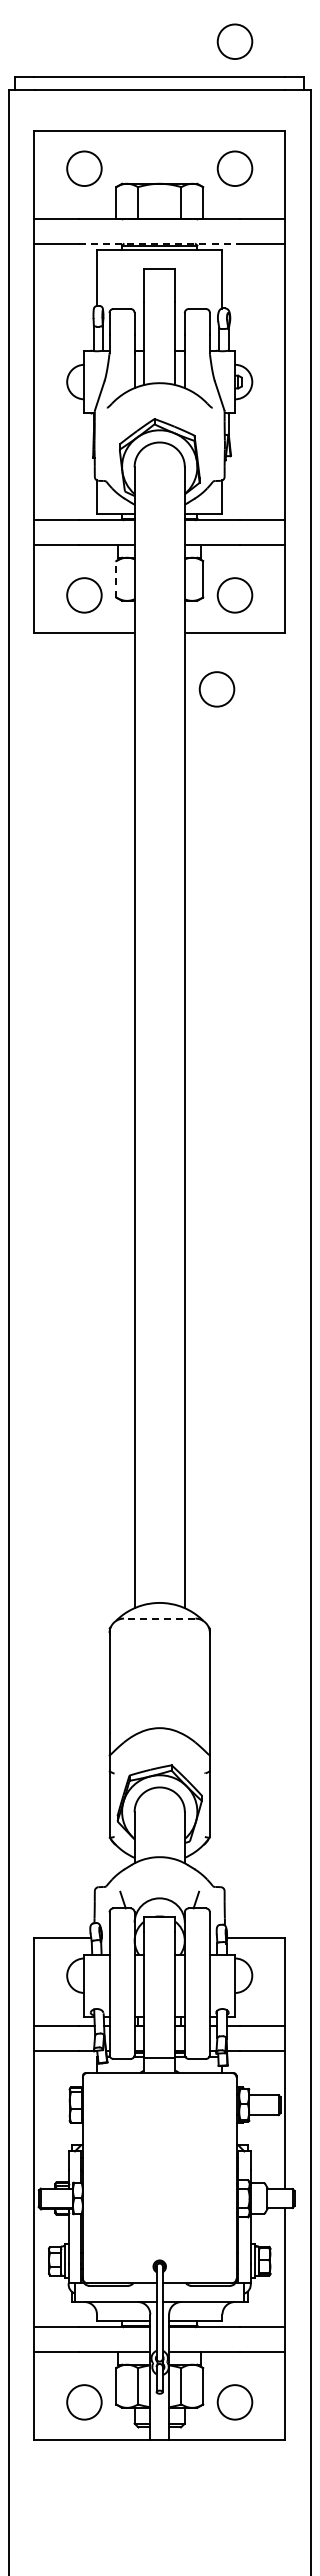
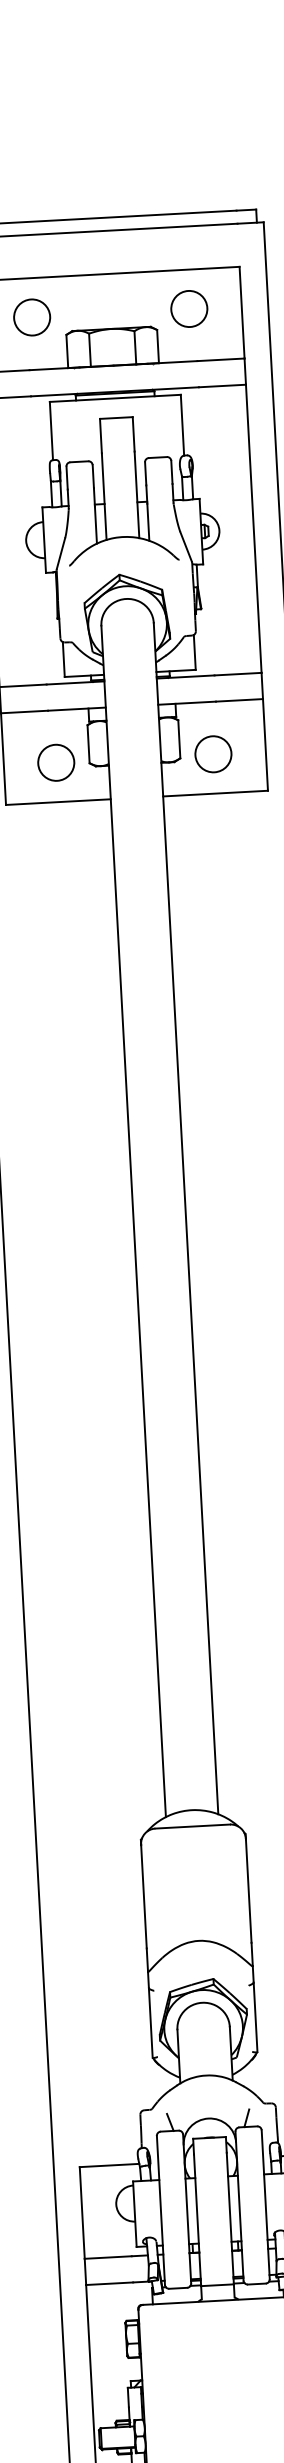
circle: (234, 41) -> (181, 176), removed
line: (160, 244) -> (115, 392), dashed -> solid
line: (116, 578) -> (88, 743), dashed -> solid
circle: (216, 689) -> (199, 853), removed
line: (159, 1618) -> (192, 1826), dashed -> solid

